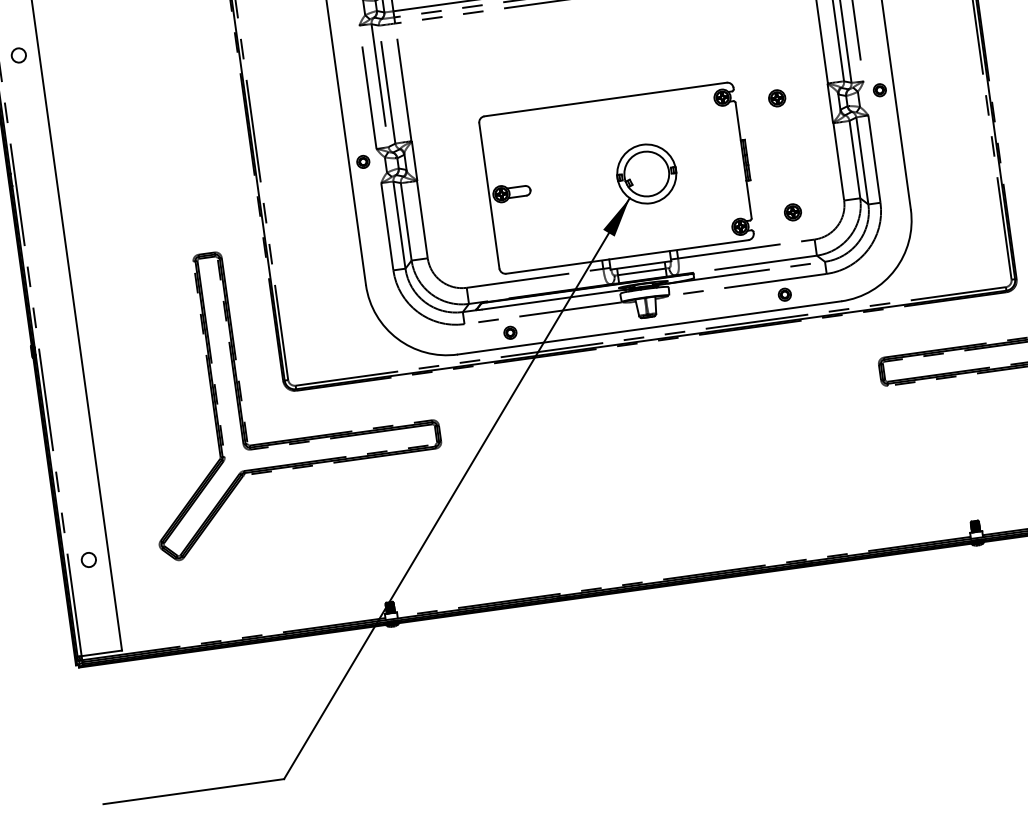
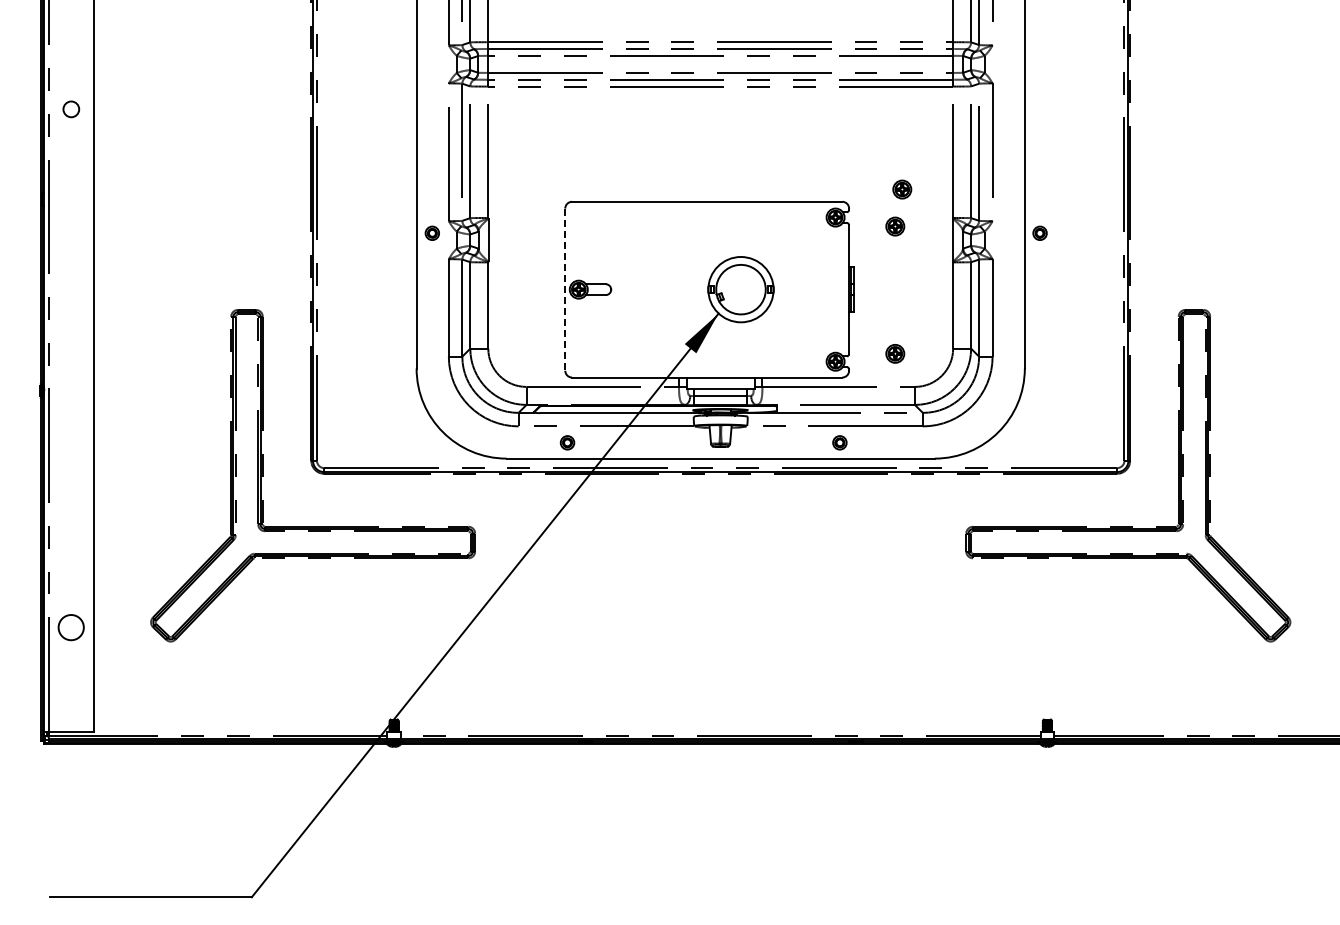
circle: (19, 55) -> (71, 109), moved
part: (779, 64) -> (902, 189), added
part: (879, 89) -> (1039, 232), moved
line: (489, 196) -> (565, 290), solid -> dashed
part: (784, 294) -> (839, 442), moved
circle: (89, 559) -> (71, 627), size x1.6

